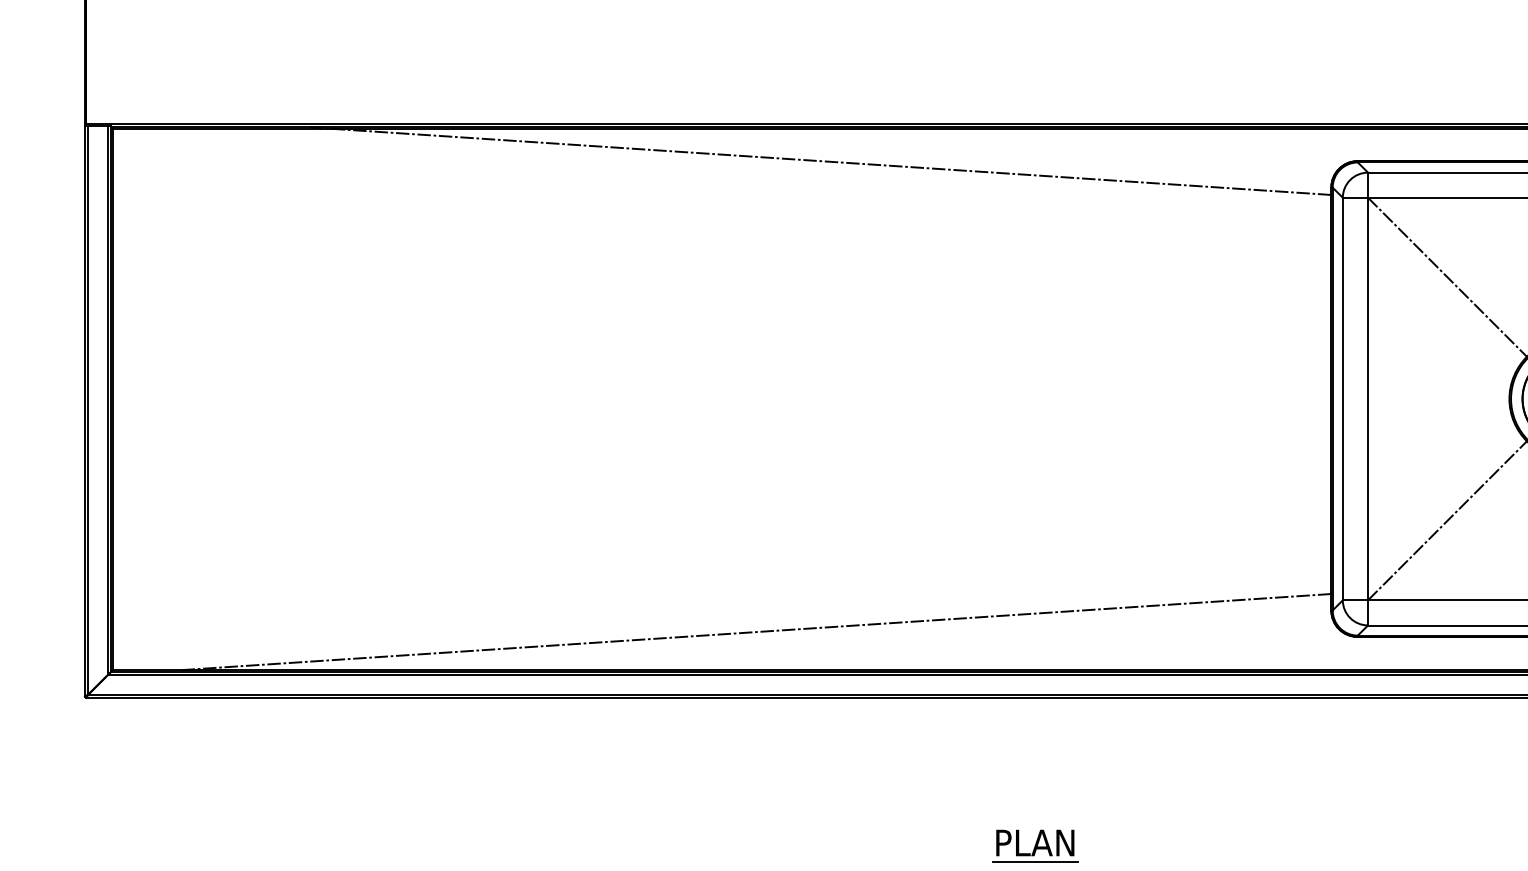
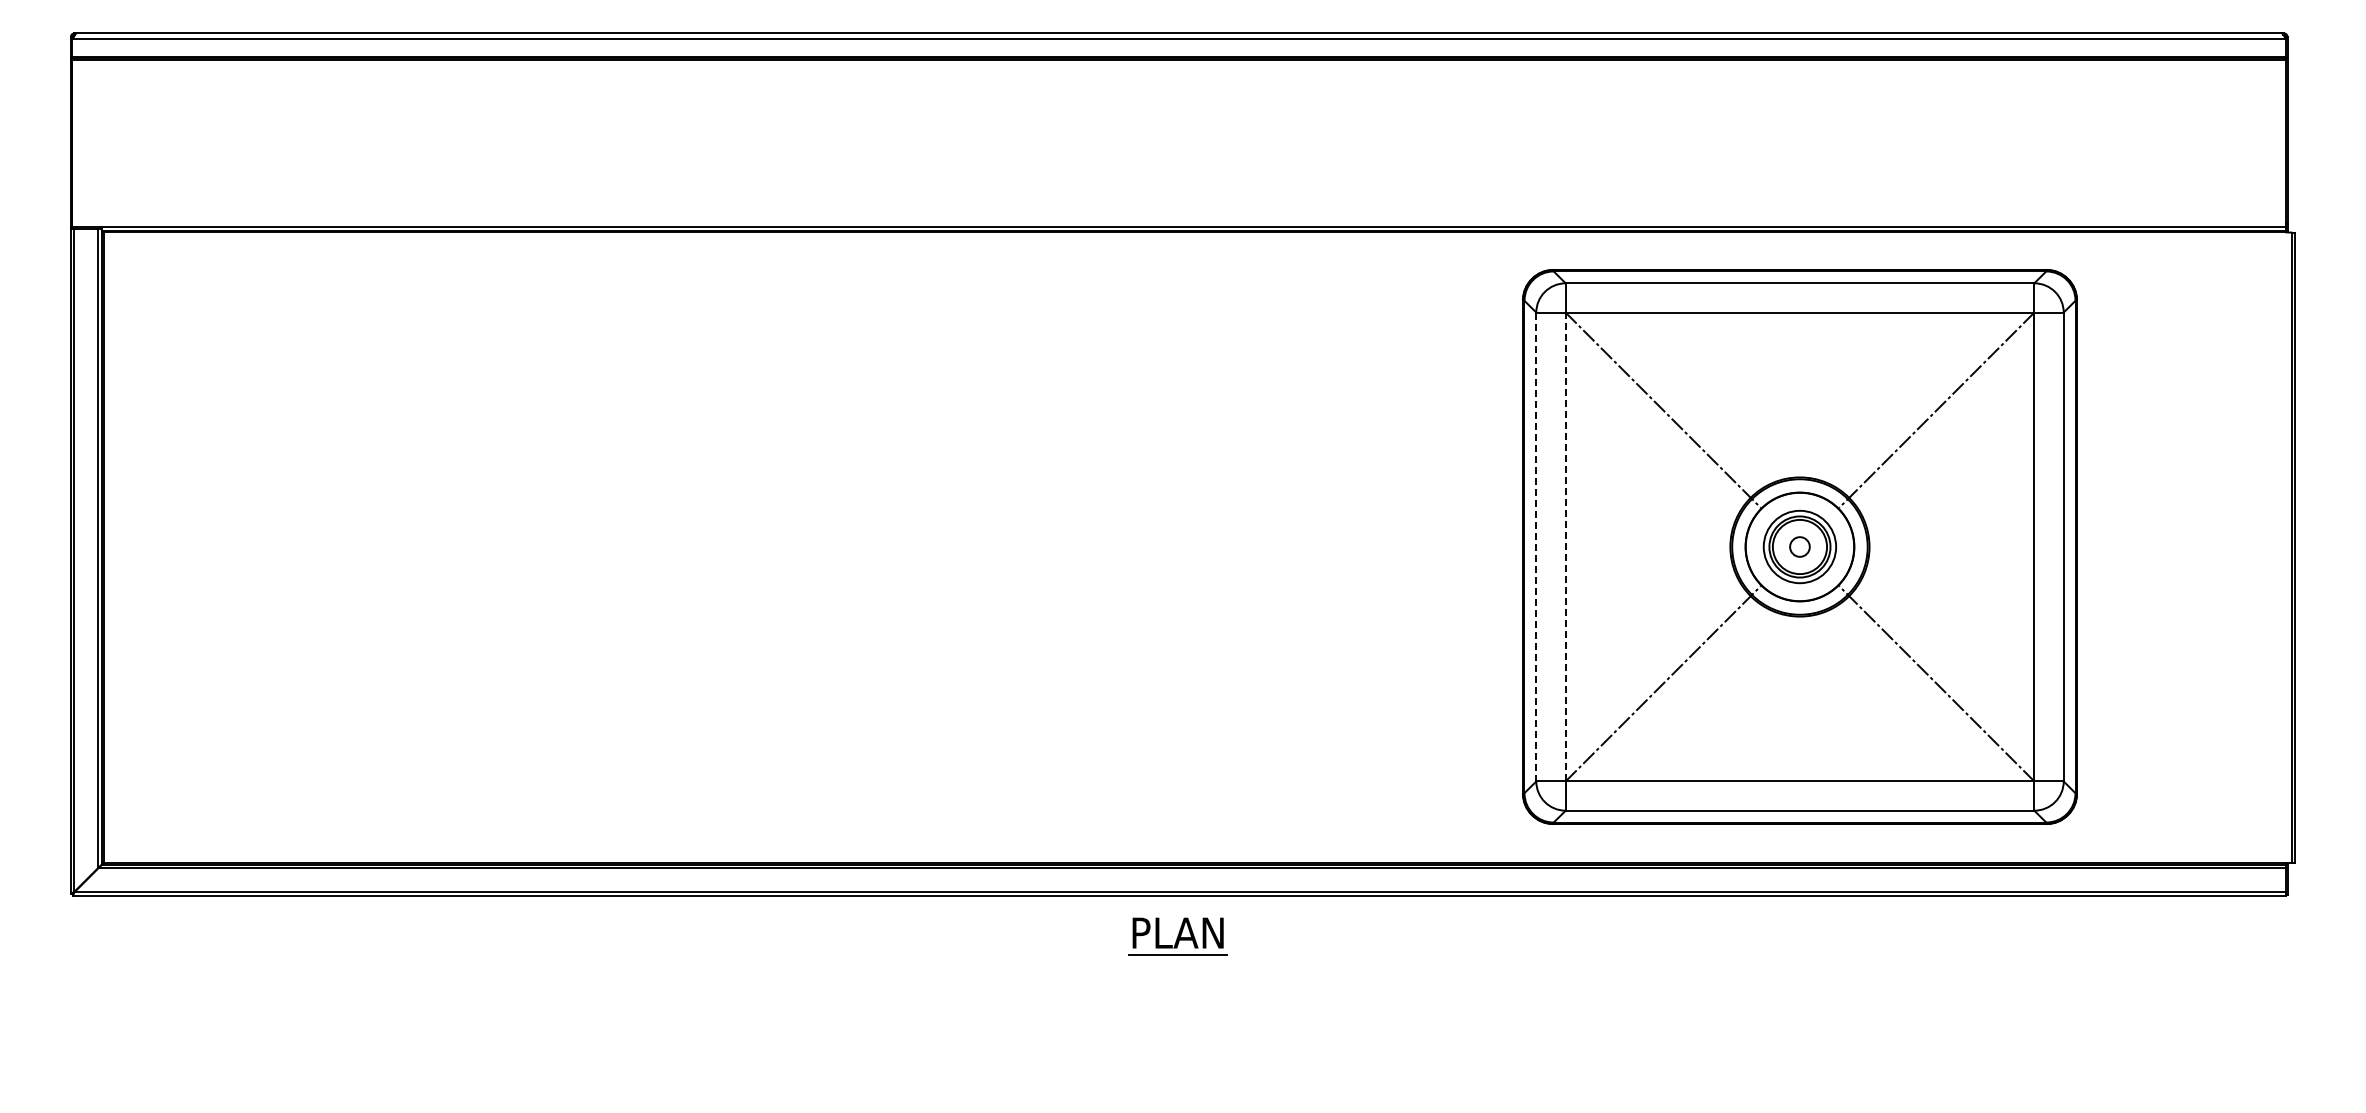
line: (820, 160) -> (927, 269), removed
line: (1367, 398) -> (1565, 546), solid -> dashed
line: (1342, 399) -> (1536, 547), solid -> dashed
line: (754, 632) -> (851, 818), removed
part: (1034, 845) -> (1177, 936), moved

